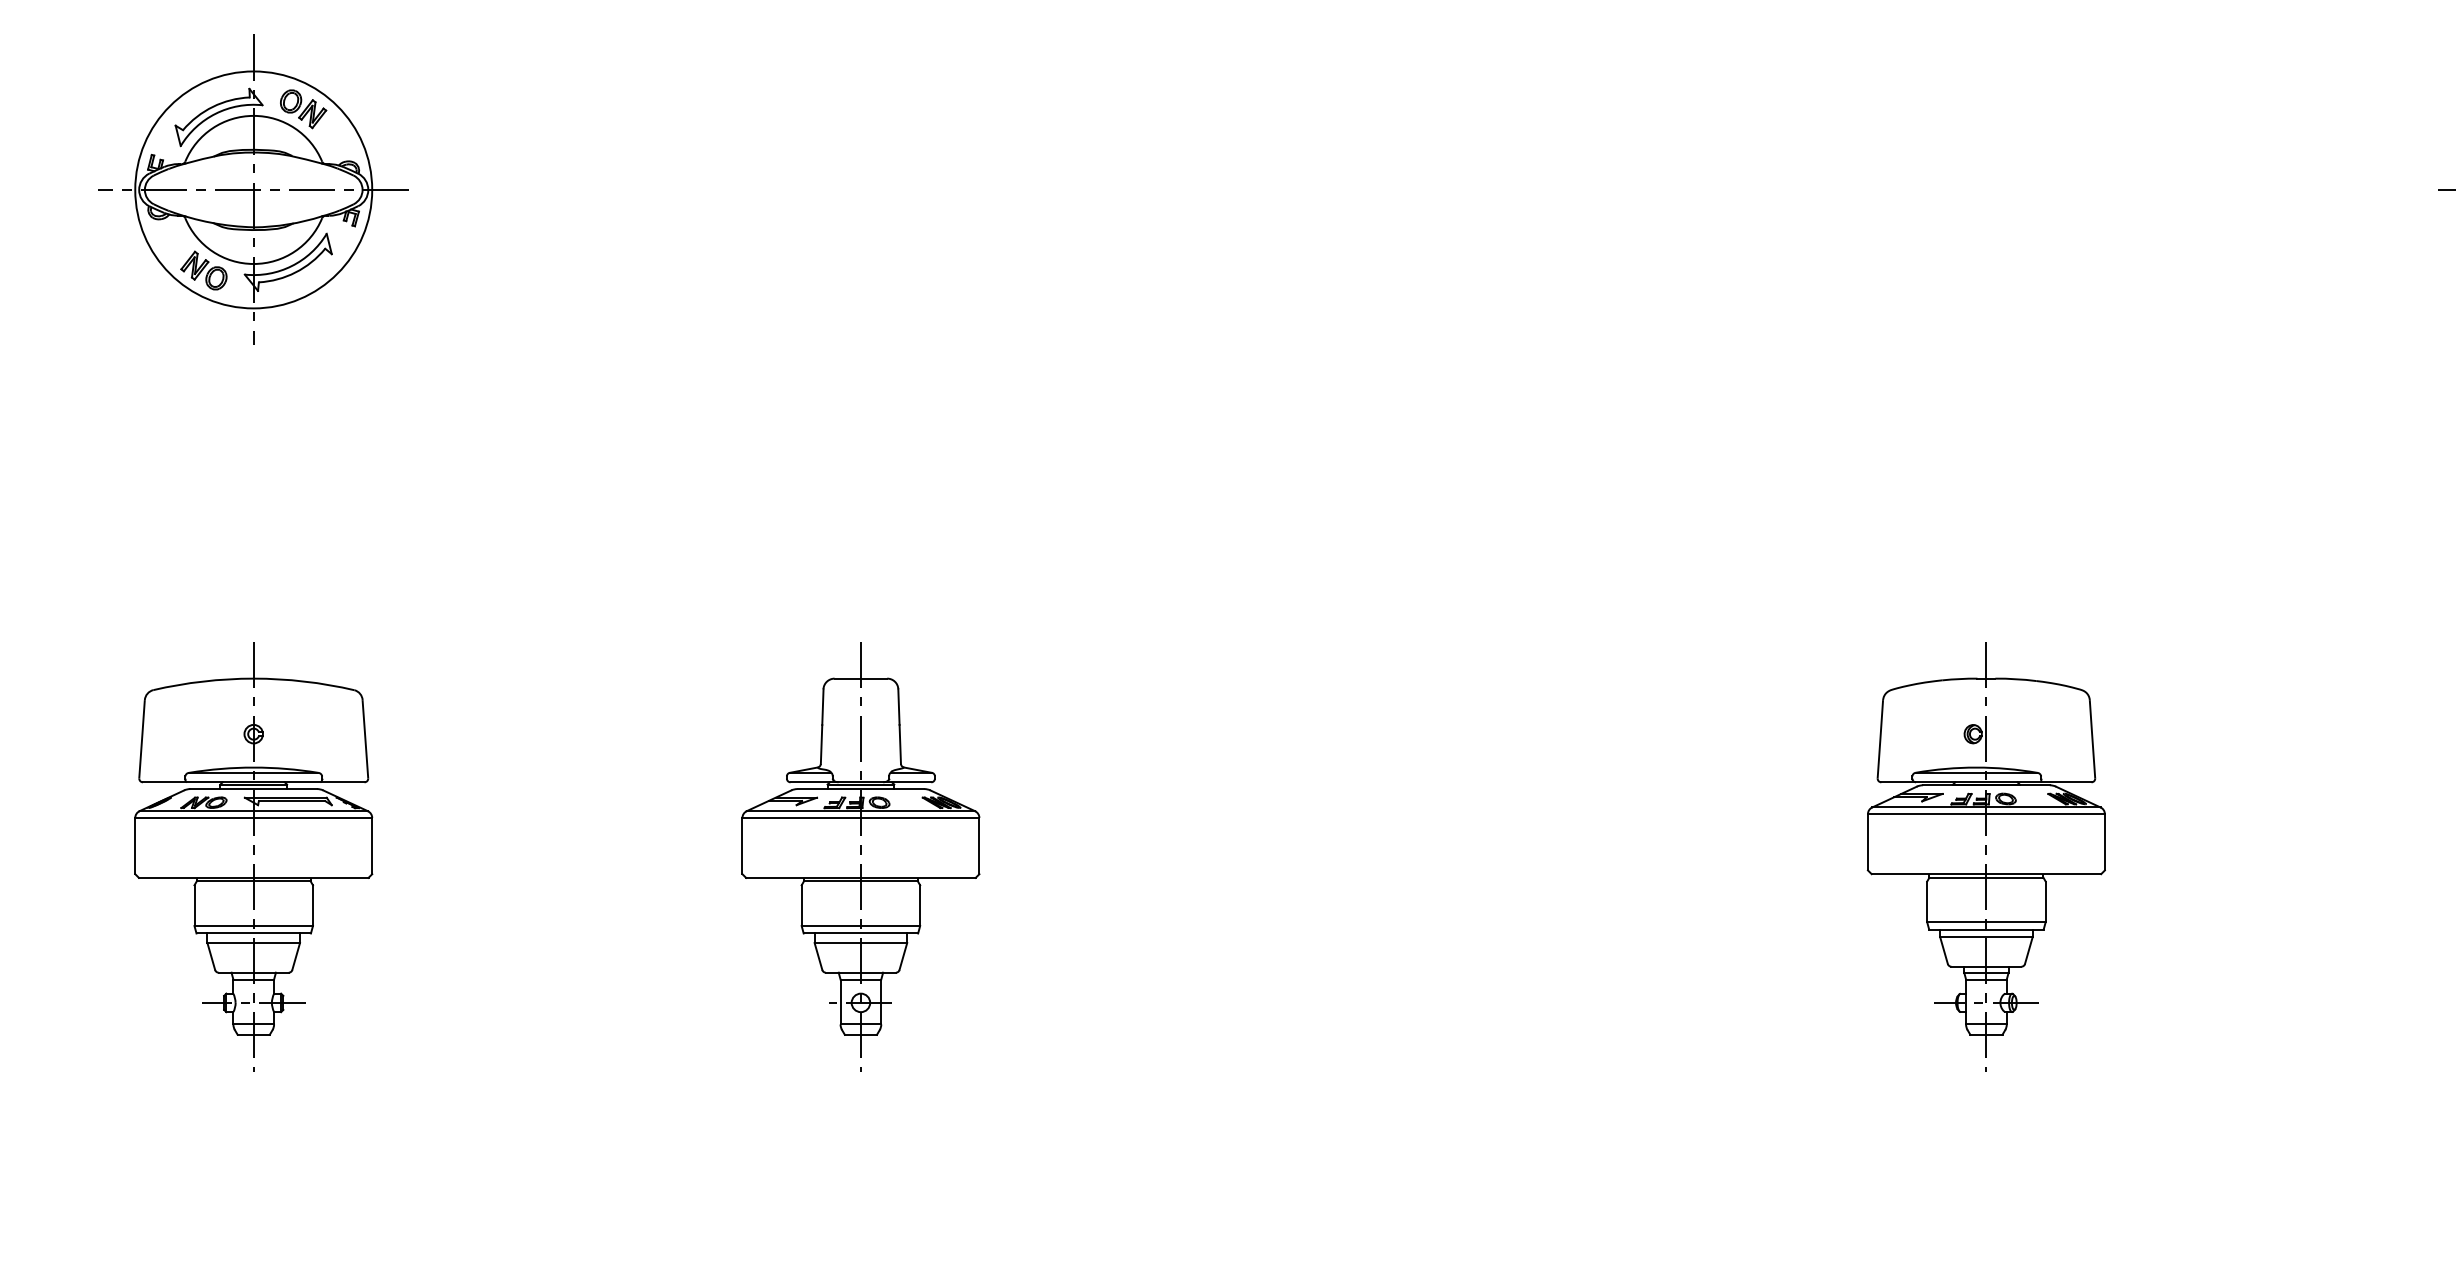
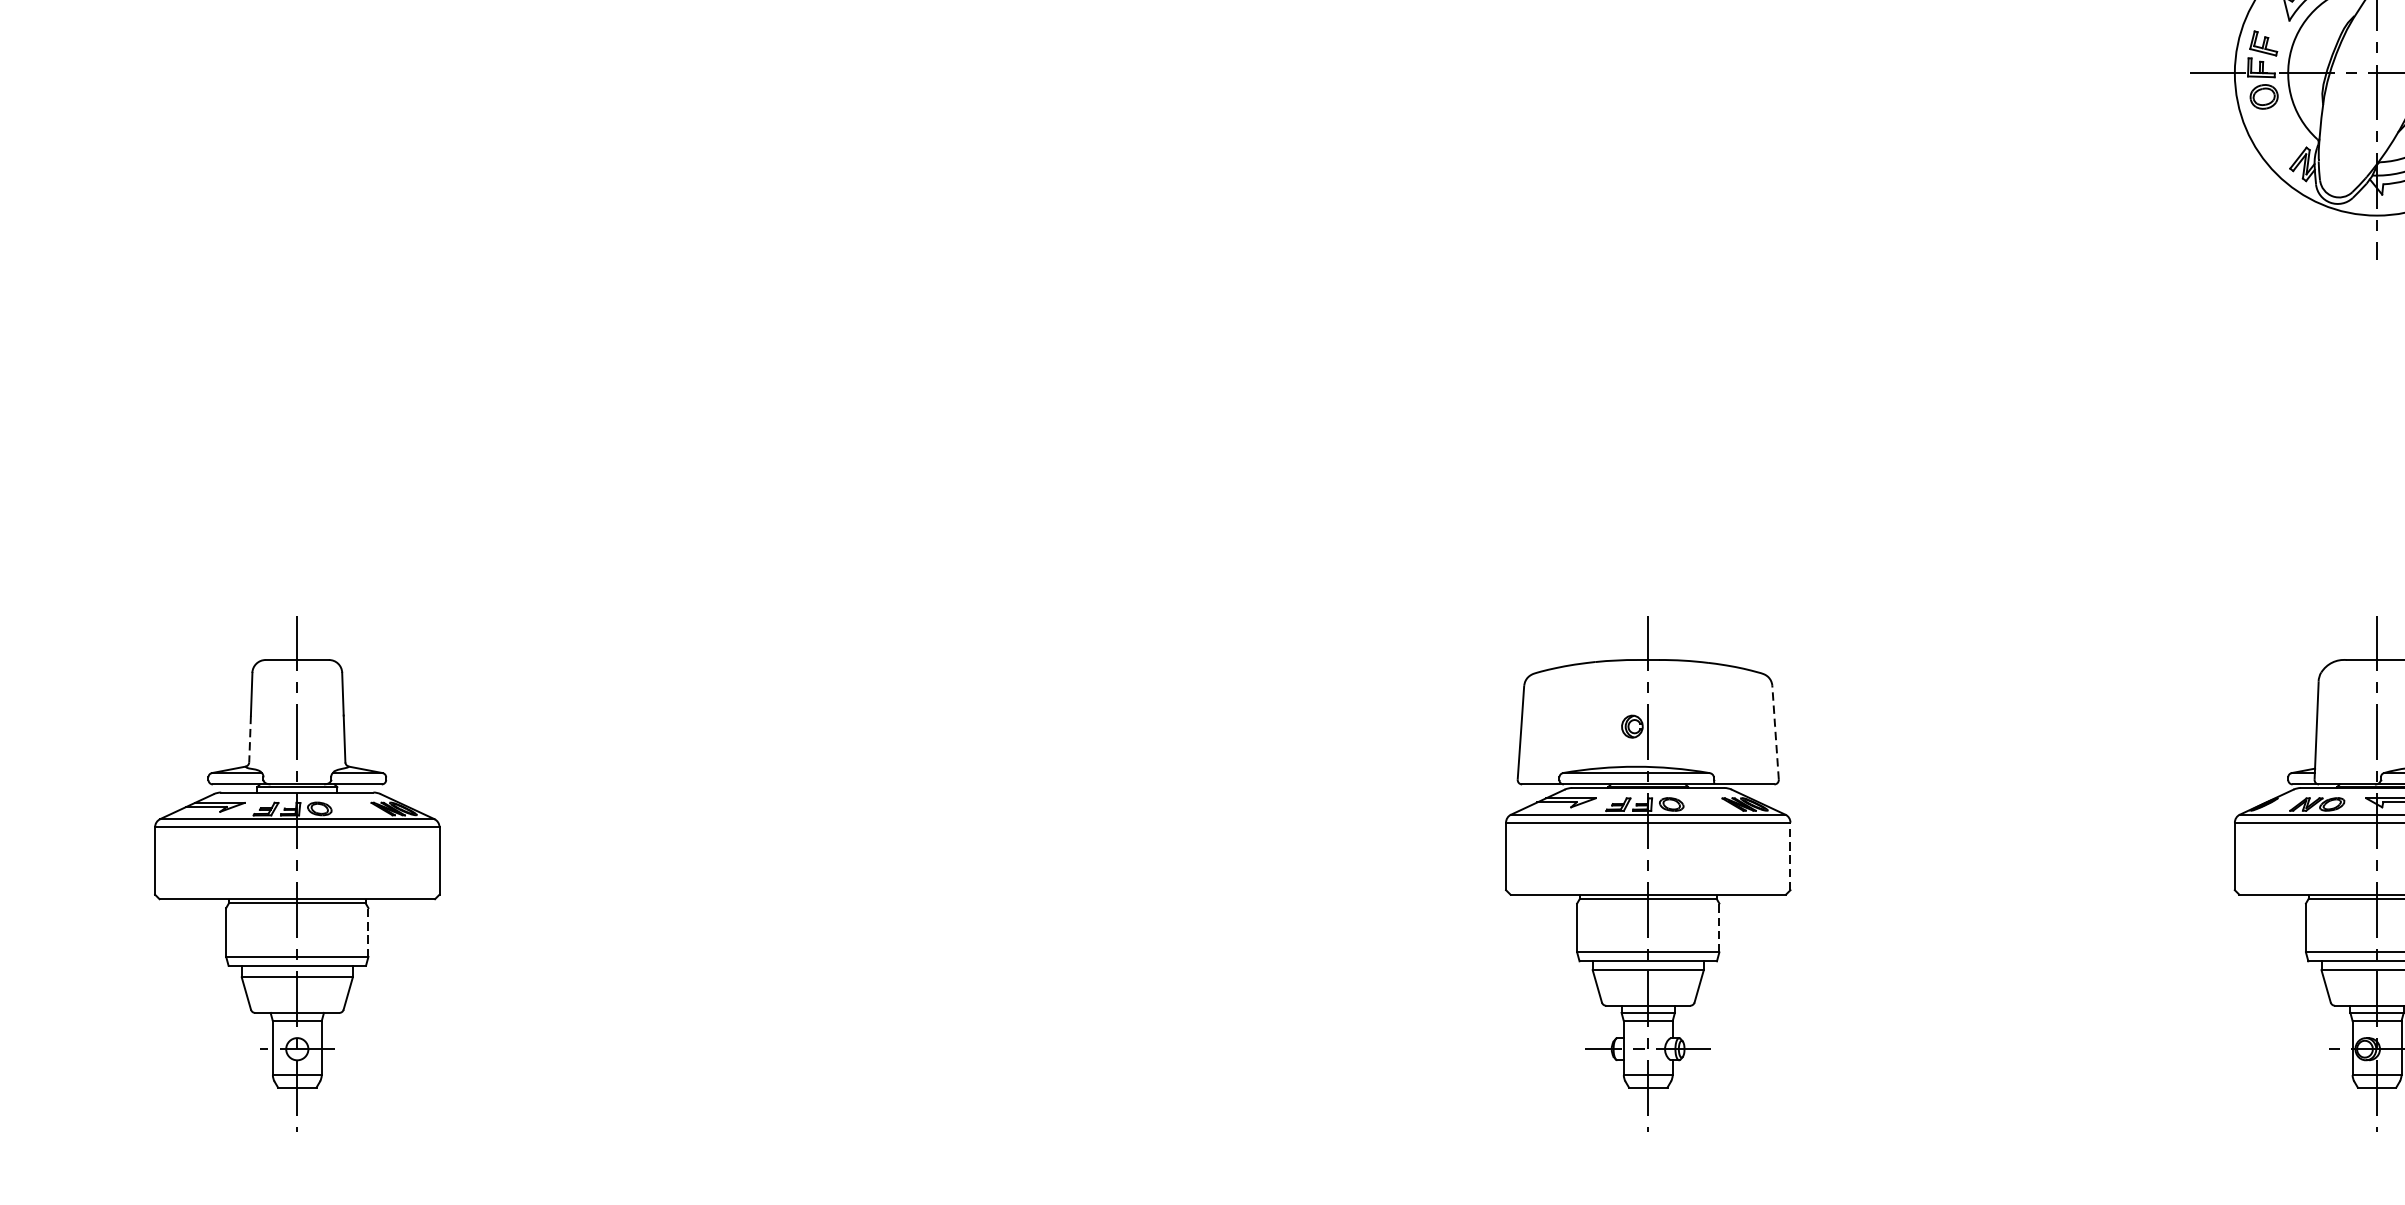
line: (2092, 738) -> (1775, 731), solid -> dashed
line: (821, 745) -> (249, 740), solid -> dashed
line: (2104, 841) -> (1789, 855), solid -> dashed
line: (2045, 901) -> (1719, 927), solid -> dashed
line: (920, 905) -> (368, 932), solid -> dashed

